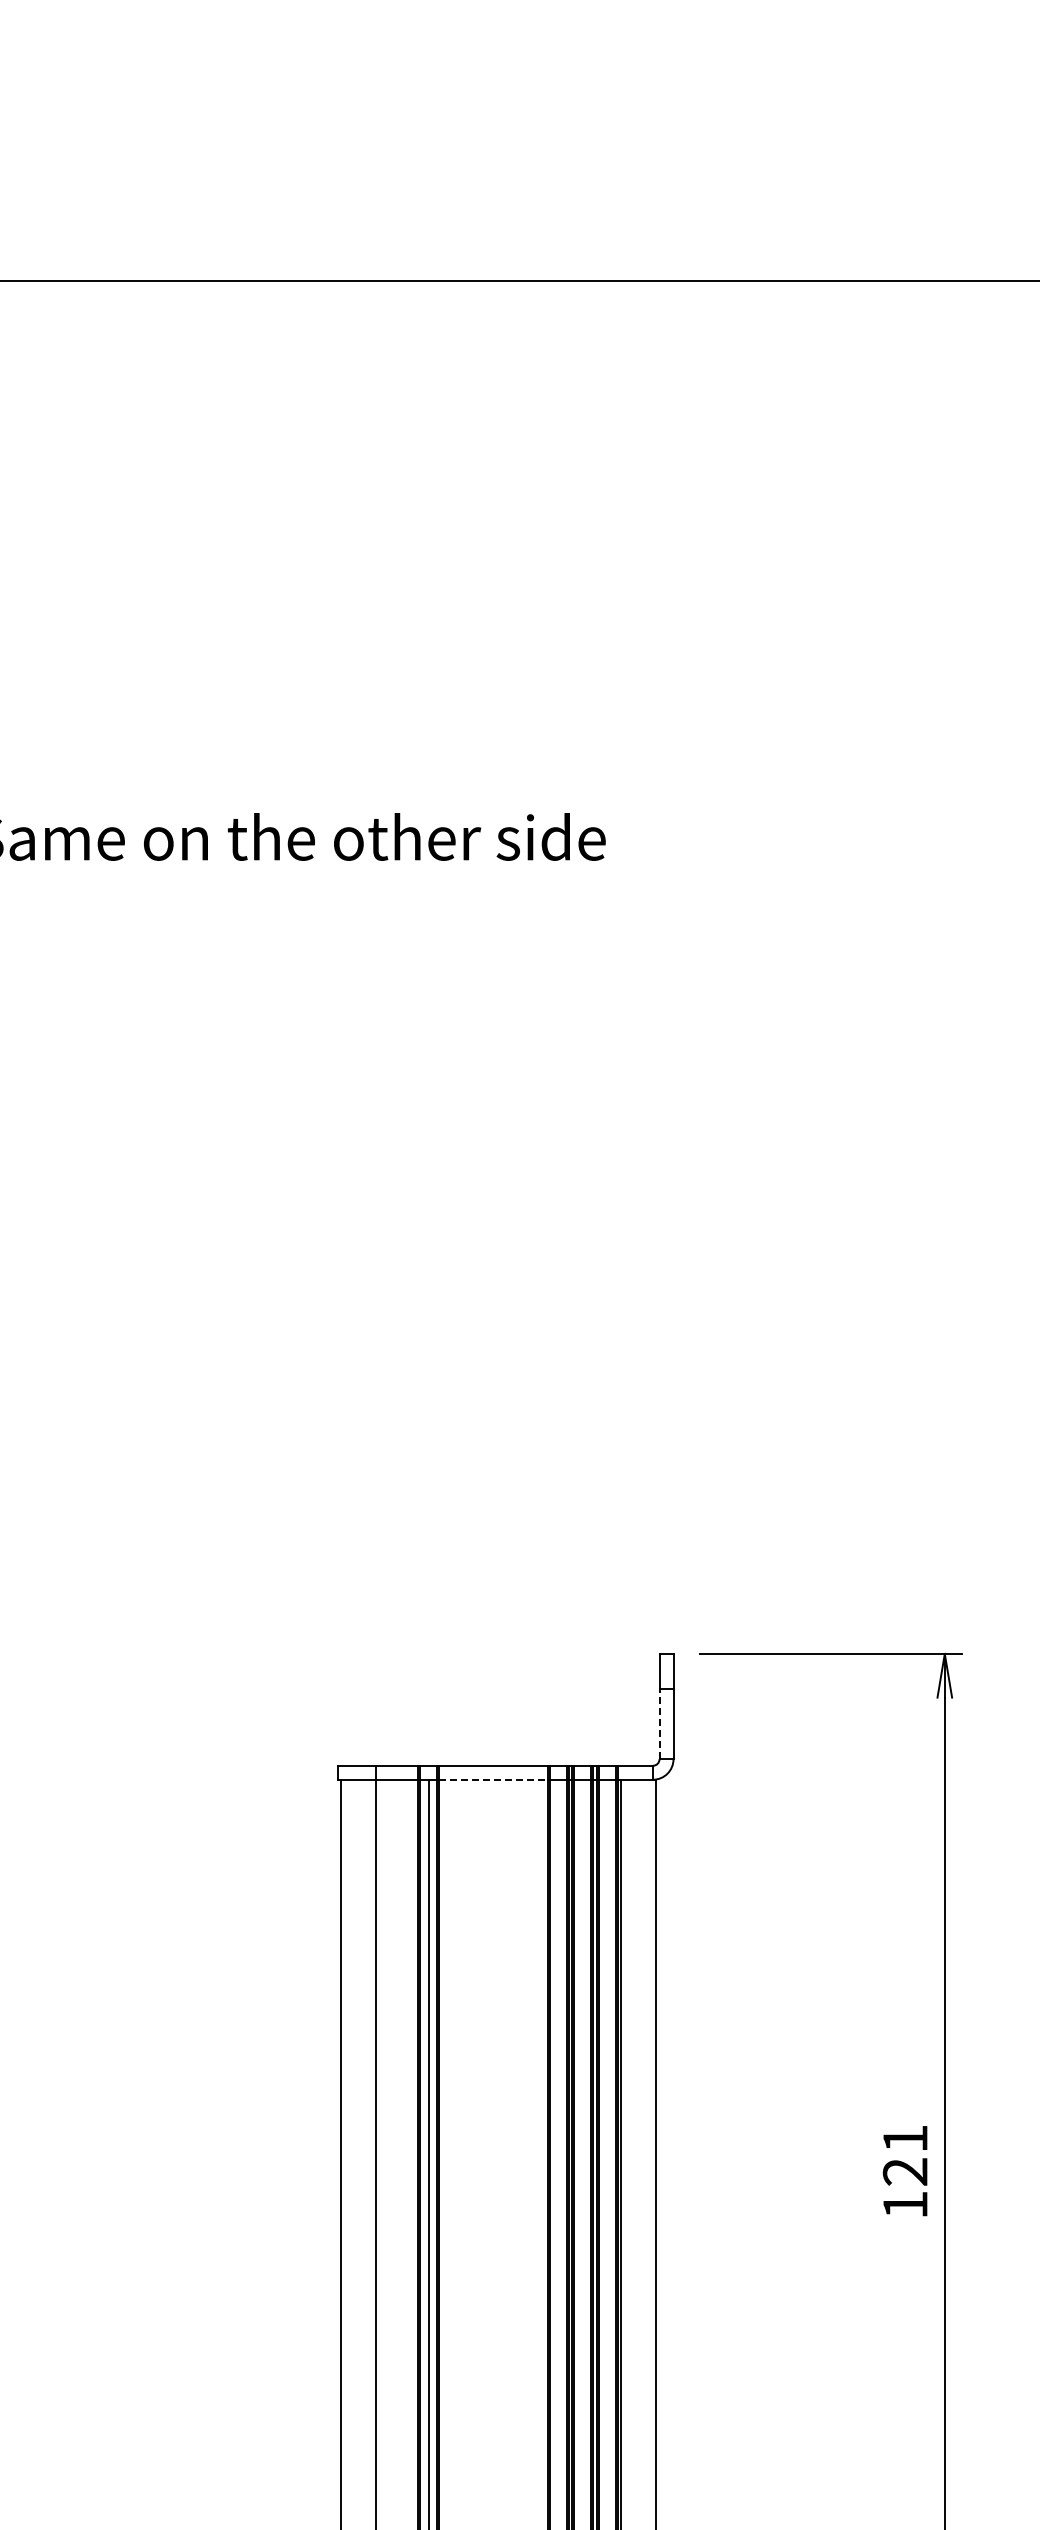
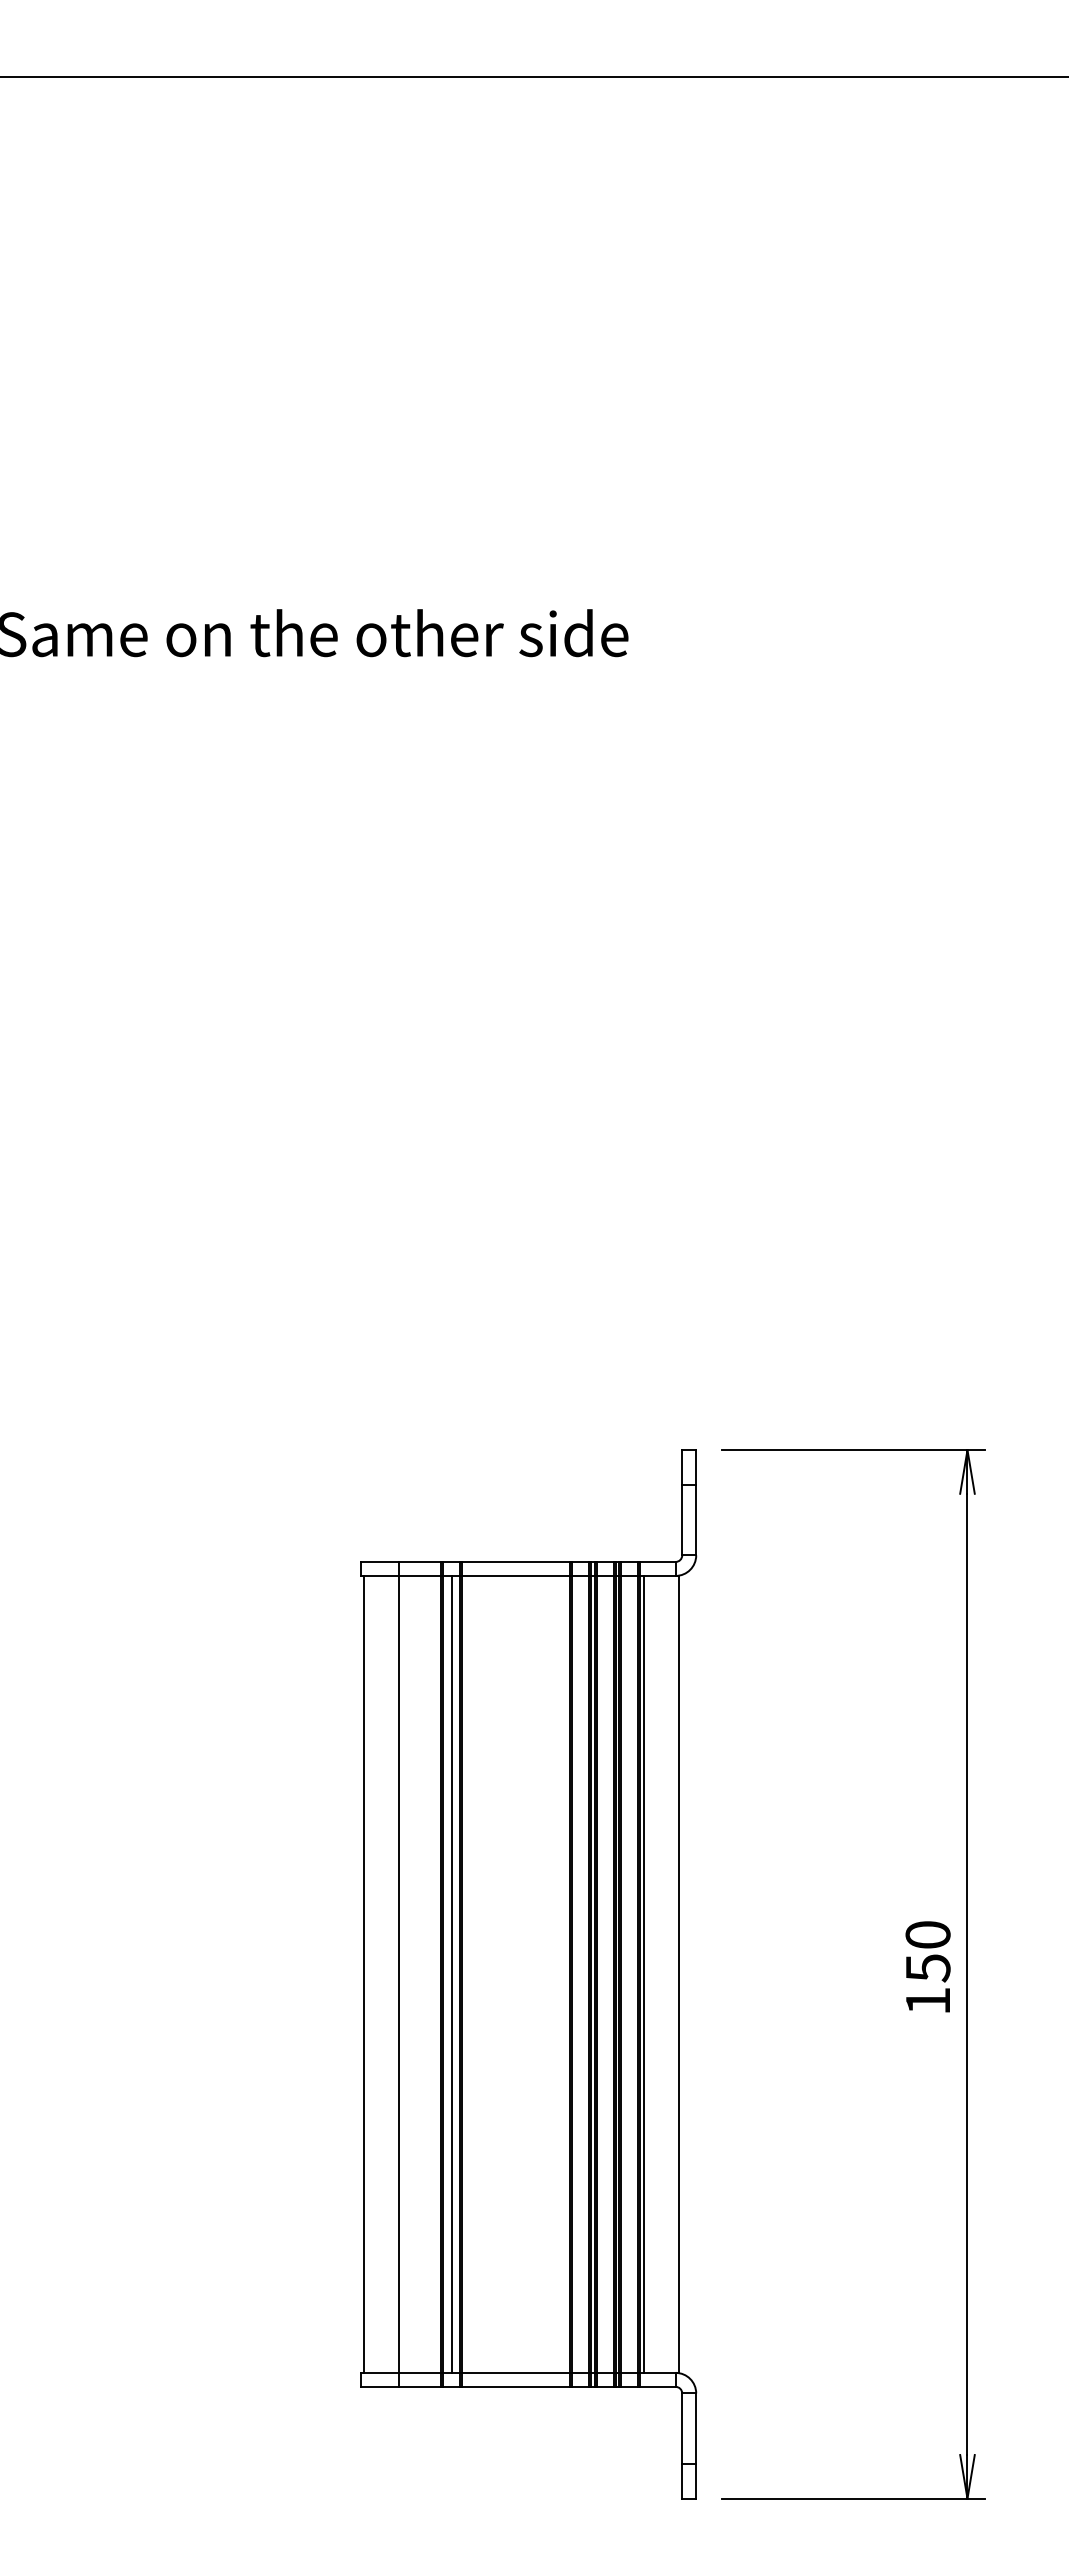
line: (659, 1723) -> (682, 1519), dashed -> solid
line: (493, 1779) -> (516, 1575), dashed -> solid
text: (904, 2155) -> (927, 1951), 121 -> 150

